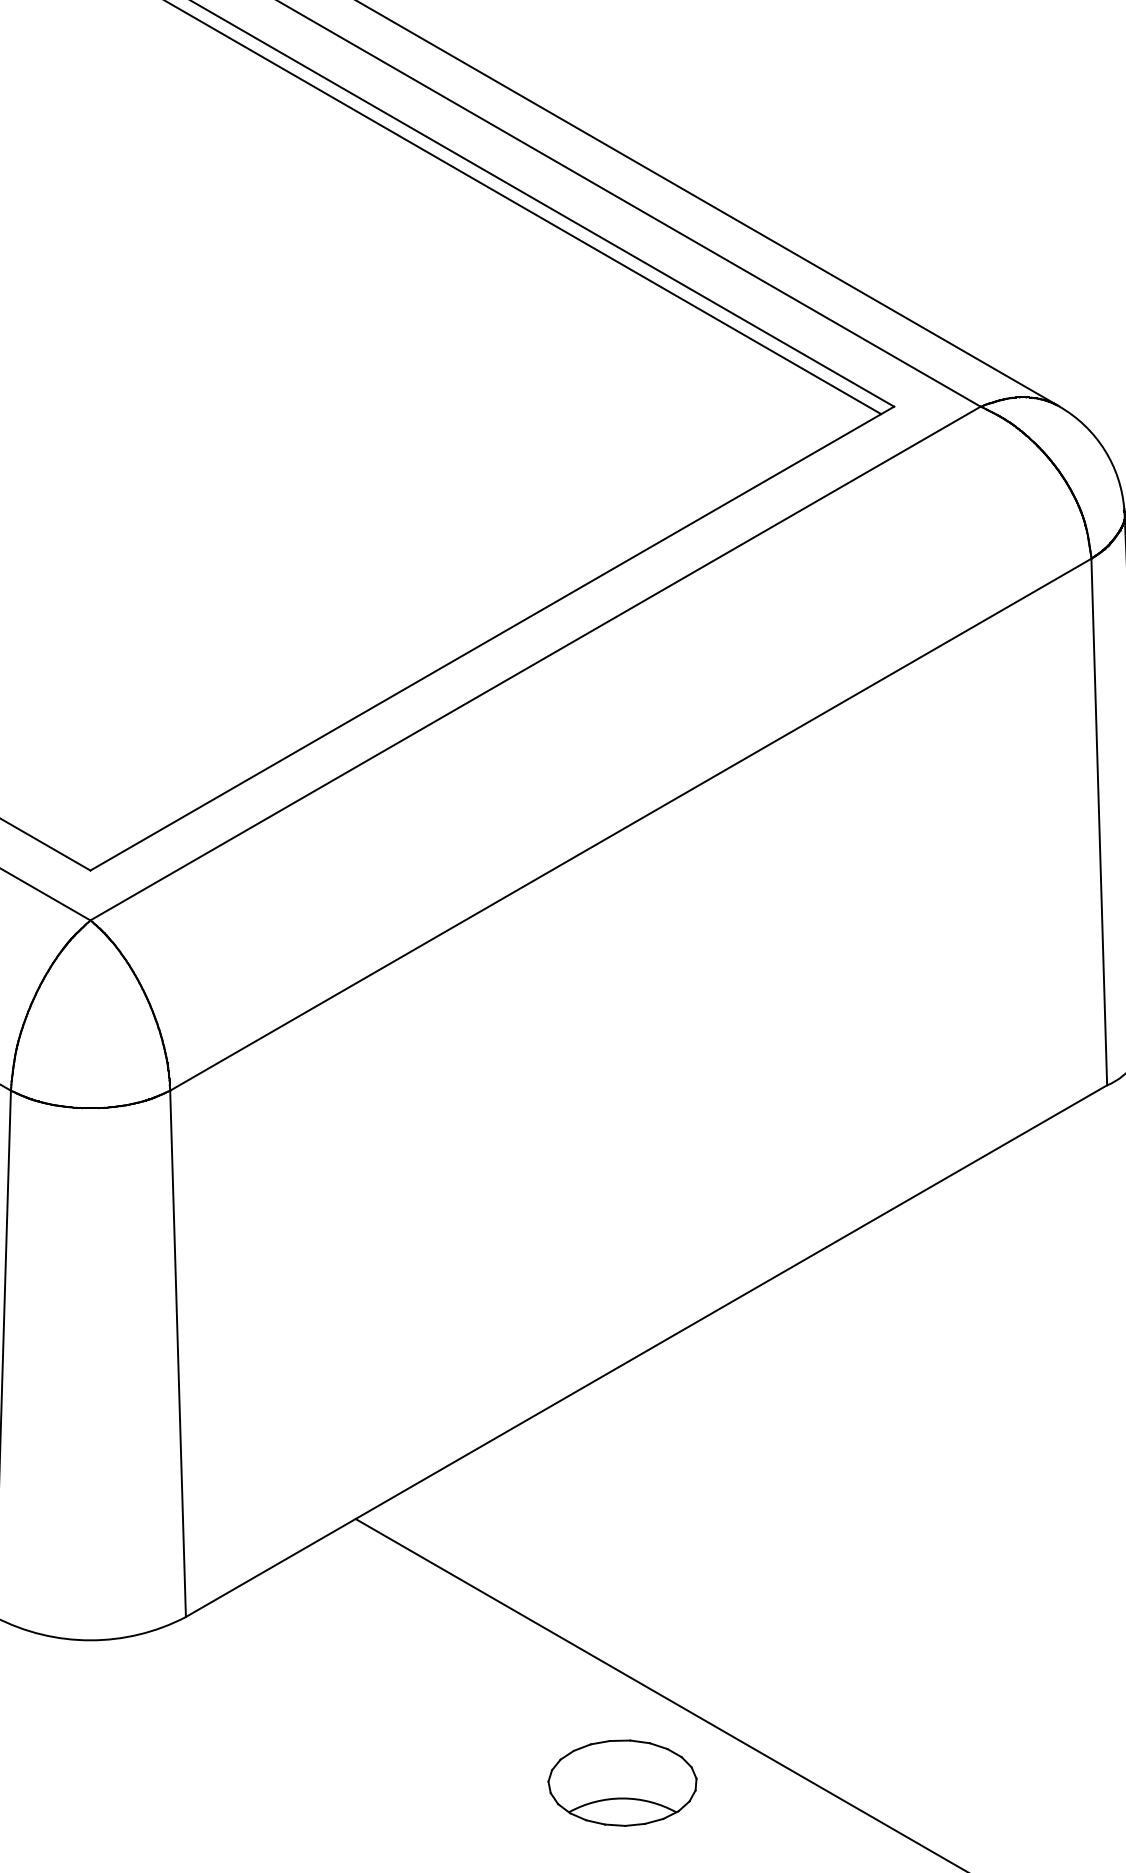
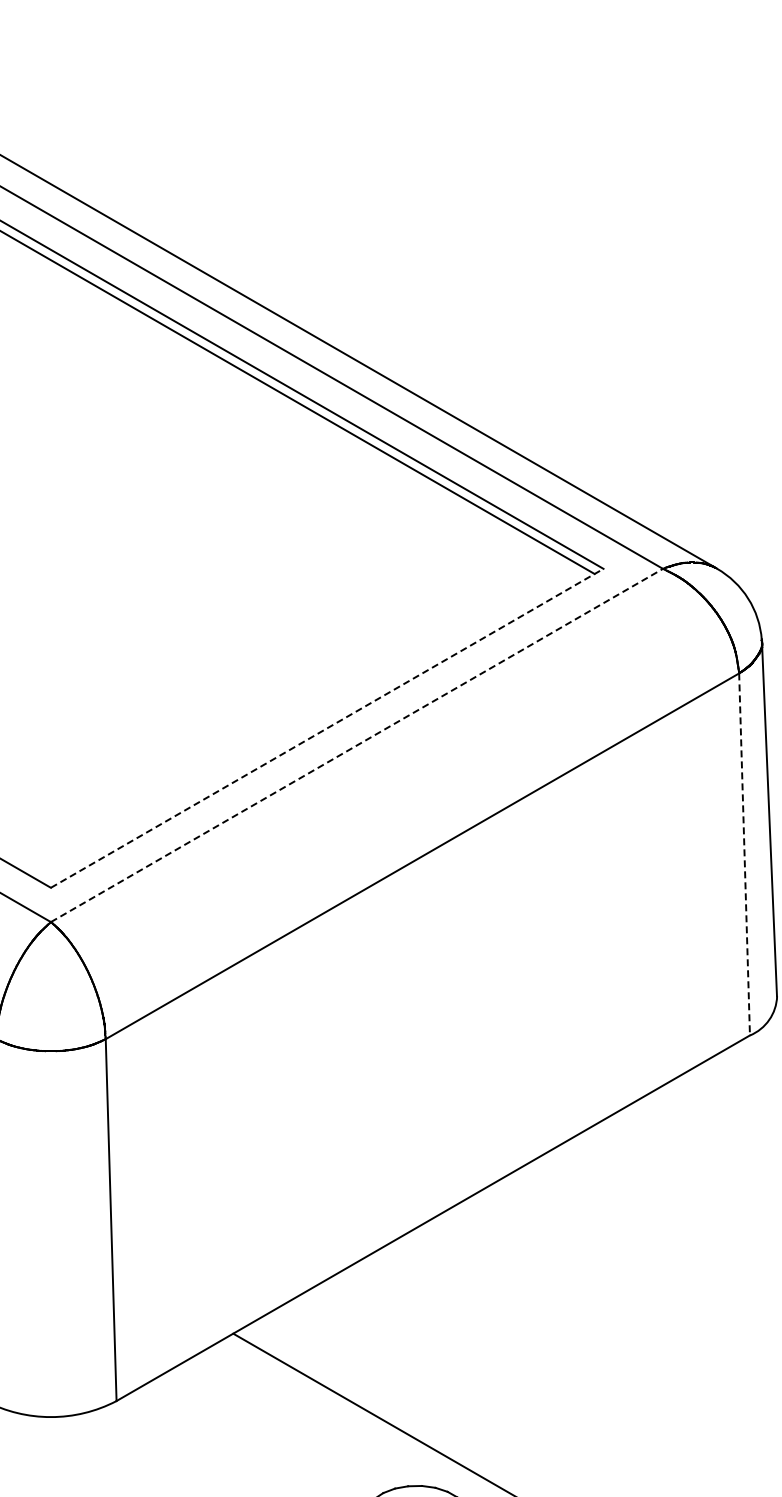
line: (492, 638) -> (327, 728), solid -> dashed
line: (536, 663) -> (357, 745), solid -> dashed
line: (1099, 822) -> (744, 854), solid -> dashed

